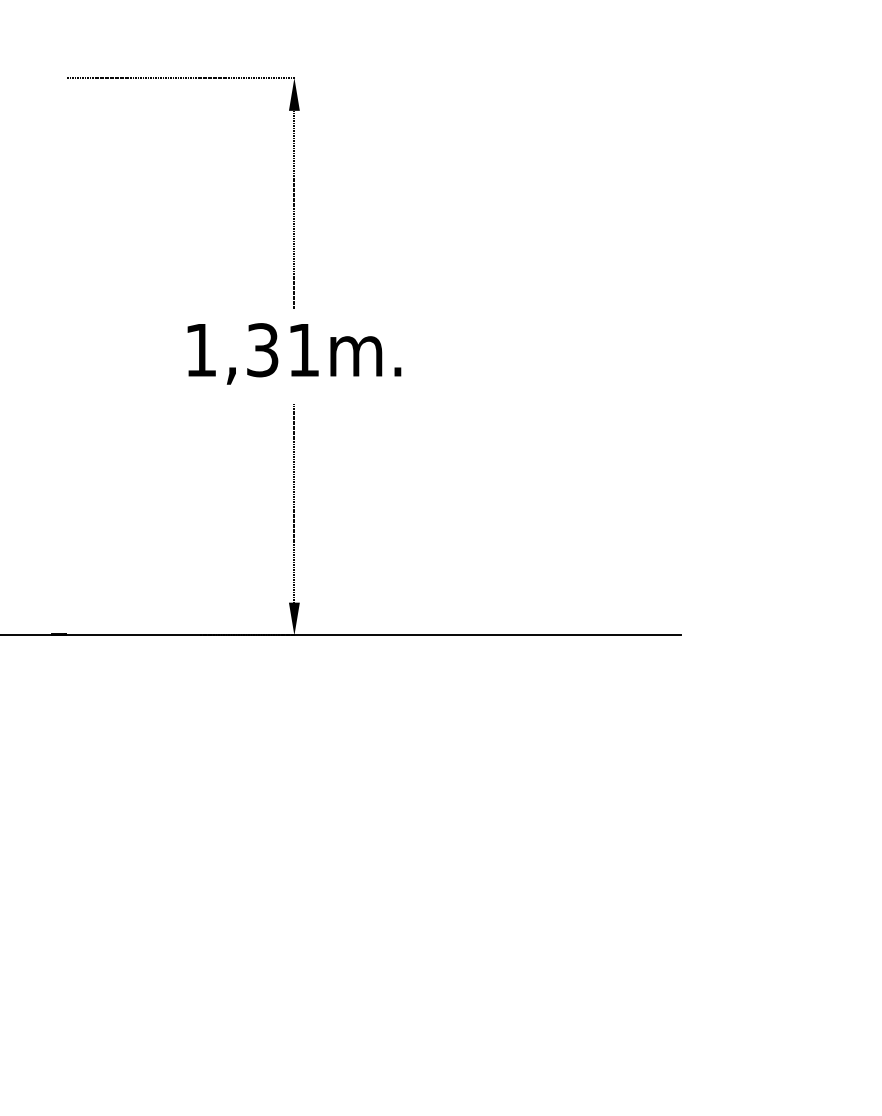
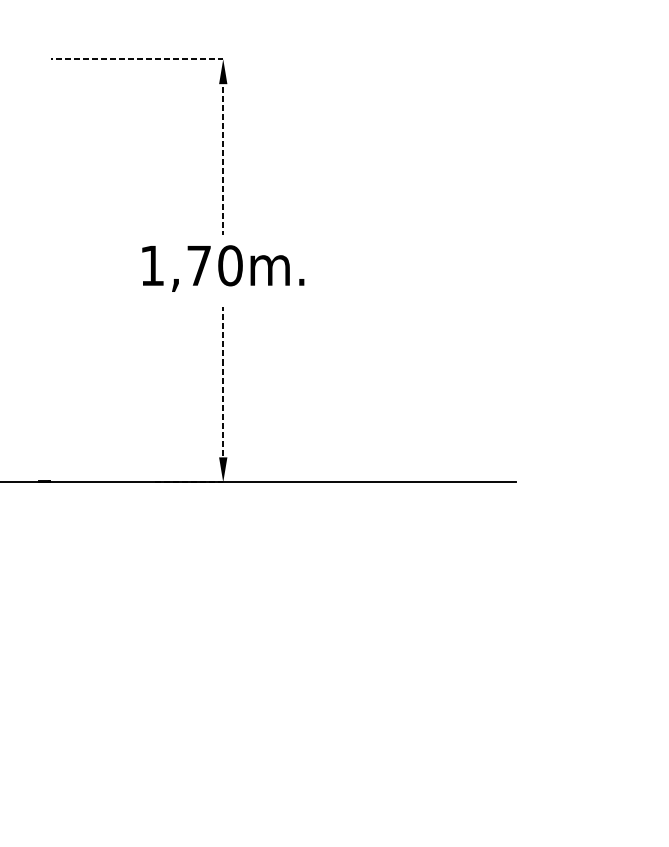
text: (283, 350) -> (214, 266), 1,31m. -> 1,70m.

